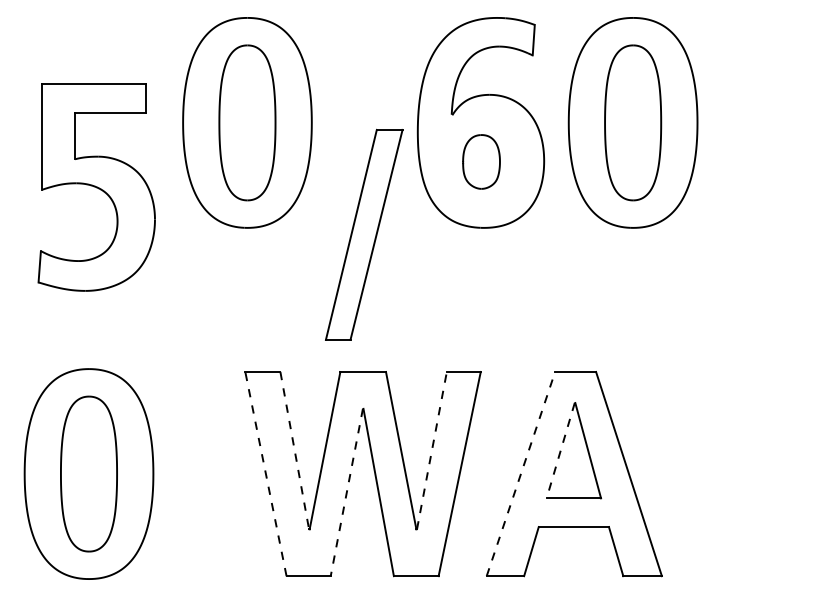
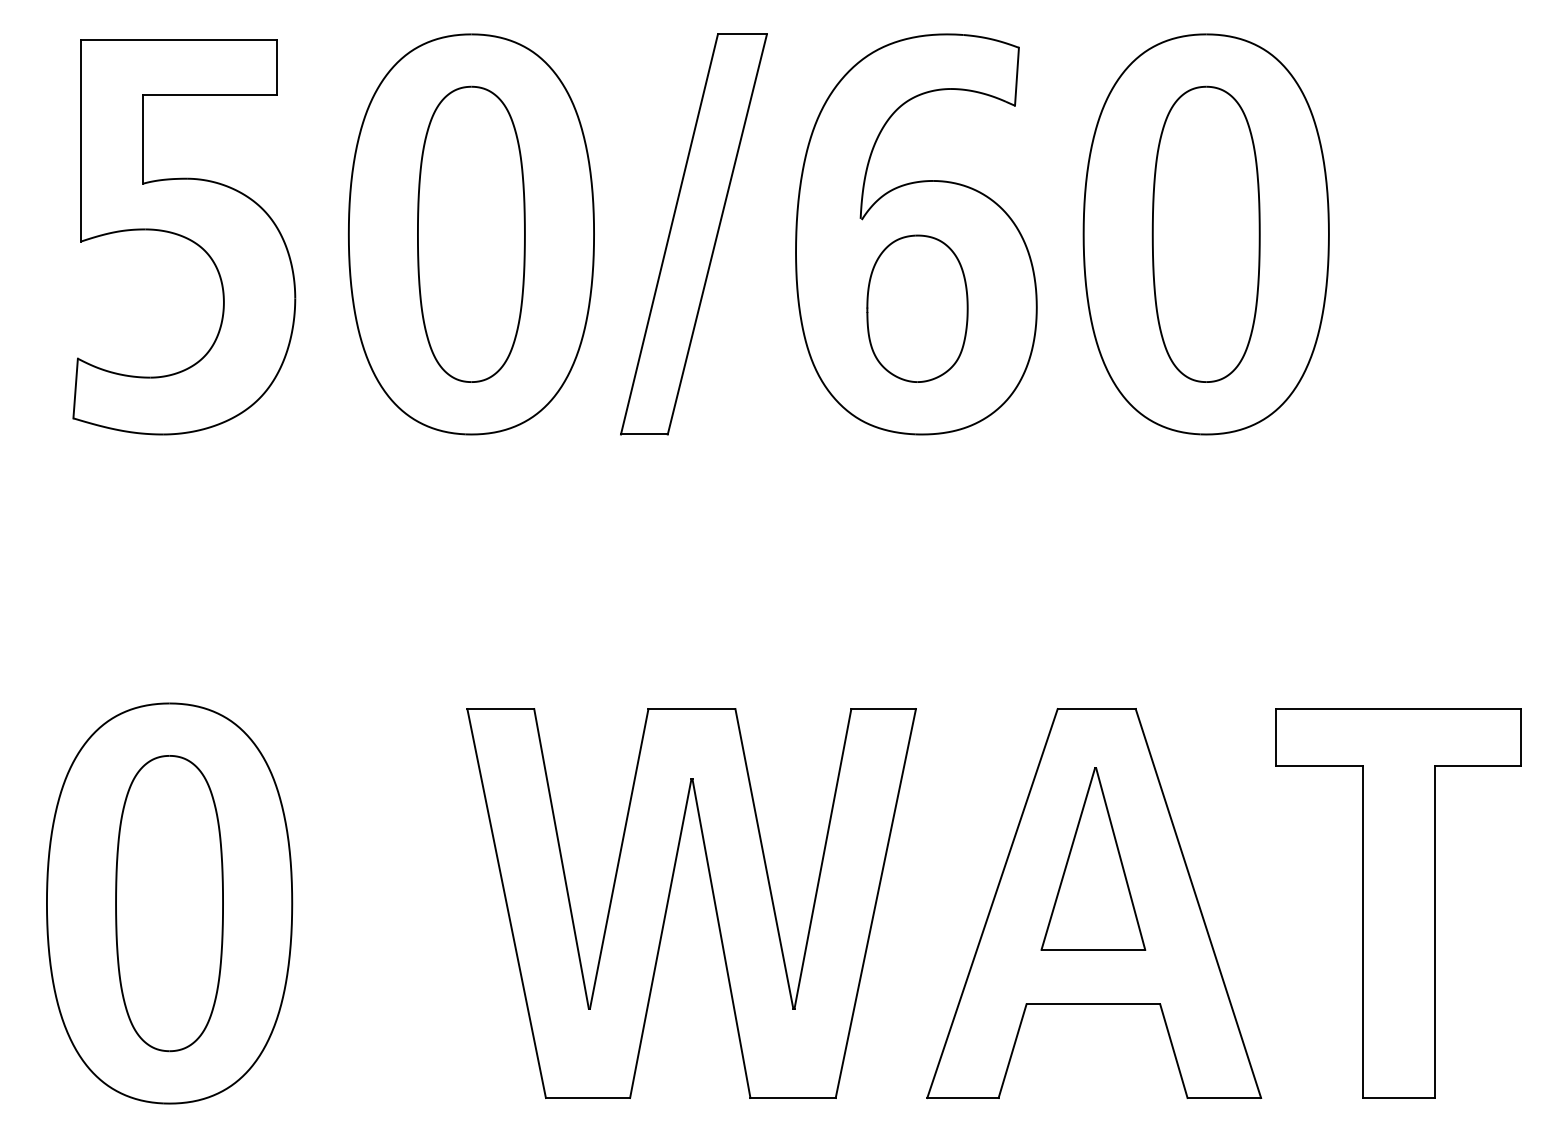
part: (481, 161) -> (917, 307), size x1.43
part: (96, 187) -> (183, 237), moved
part: (364, 234) -> (694, 233), moved
line: (294, 450) -> (561, 858), dashed -> solid
line: (432, 450) -> (824, 858), dashed -> solid
line: (560, 450) -> (1067, 858), dashed -> solid
line: (265, 473) -> (505, 902), dashed -> solid
part: (733, 473) -> (1397, 902), added
line: (520, 474) -> (991, 904), dashed -> solid
line: (346, 493) -> (660, 940), dashed -> solid

